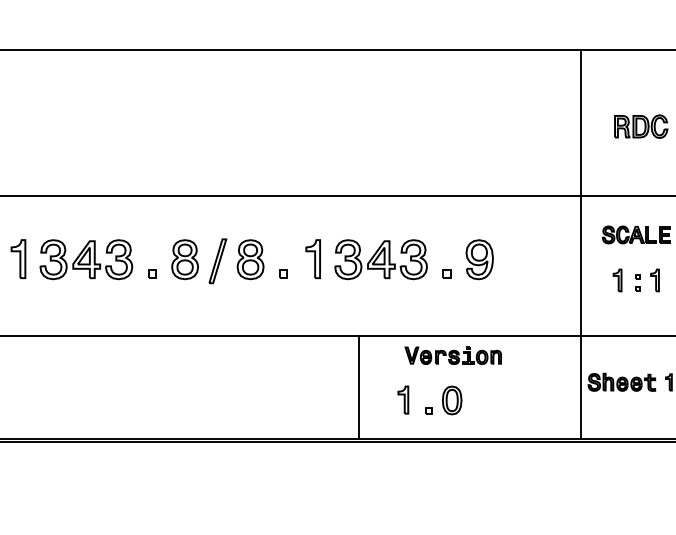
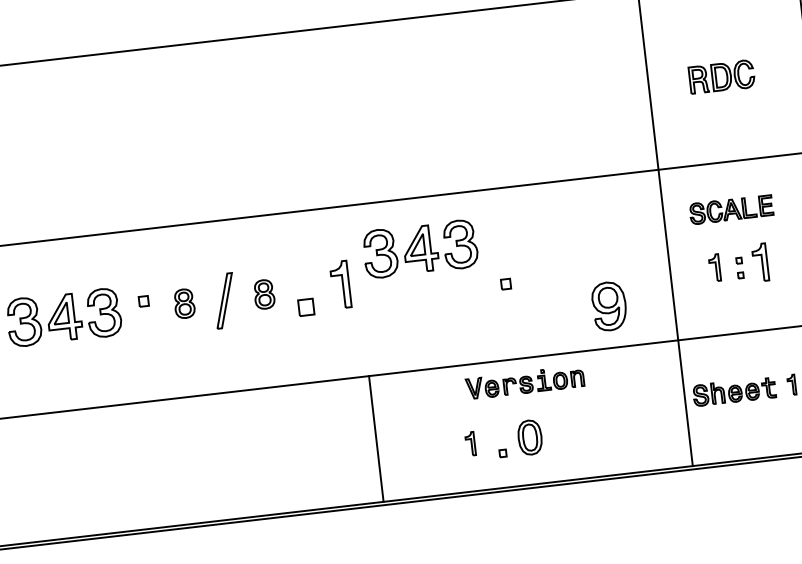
part: (184, 259) -> (183, 303), size x0.6
part: (250, 259) -> (264, 294), size x0.6
part: (380, 259) -> (419, 248), moved
part: (479, 259) -> (609, 306), moved
part: (152, 273) -> (143, 300), moved
part: (283, 273) -> (306, 306), size x1.6
part: (654, 280) -> (759, 262), size x1.4
line: (358, 386) -> (376, 438), moved
part: (403, 399) -> (470, 443), size x0.7

